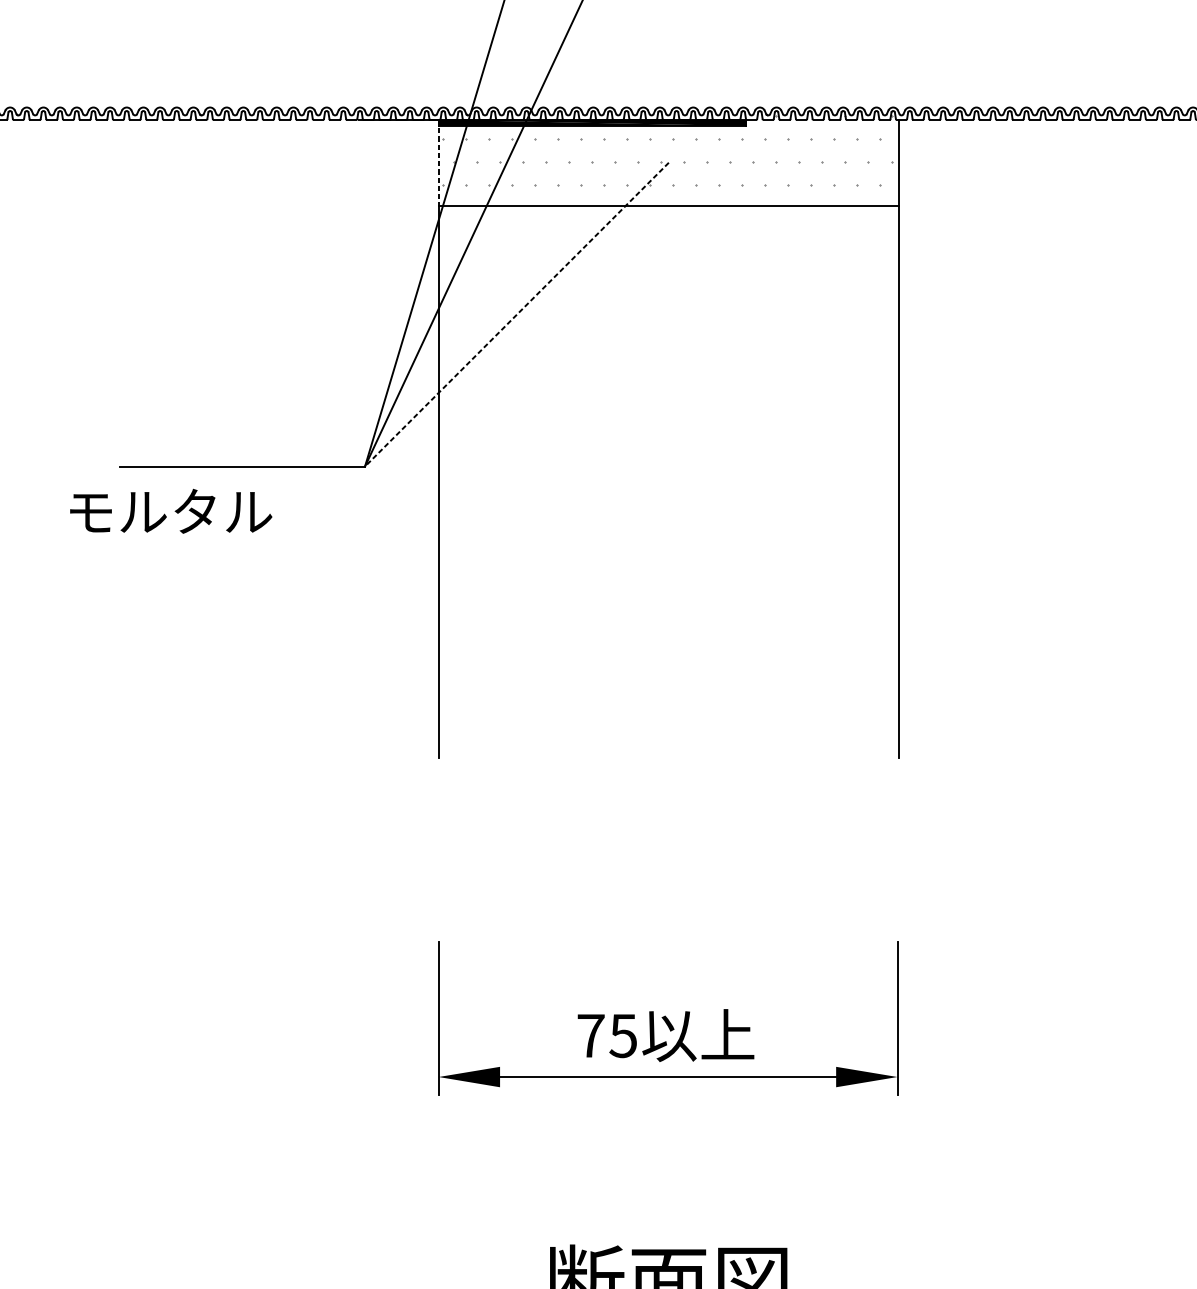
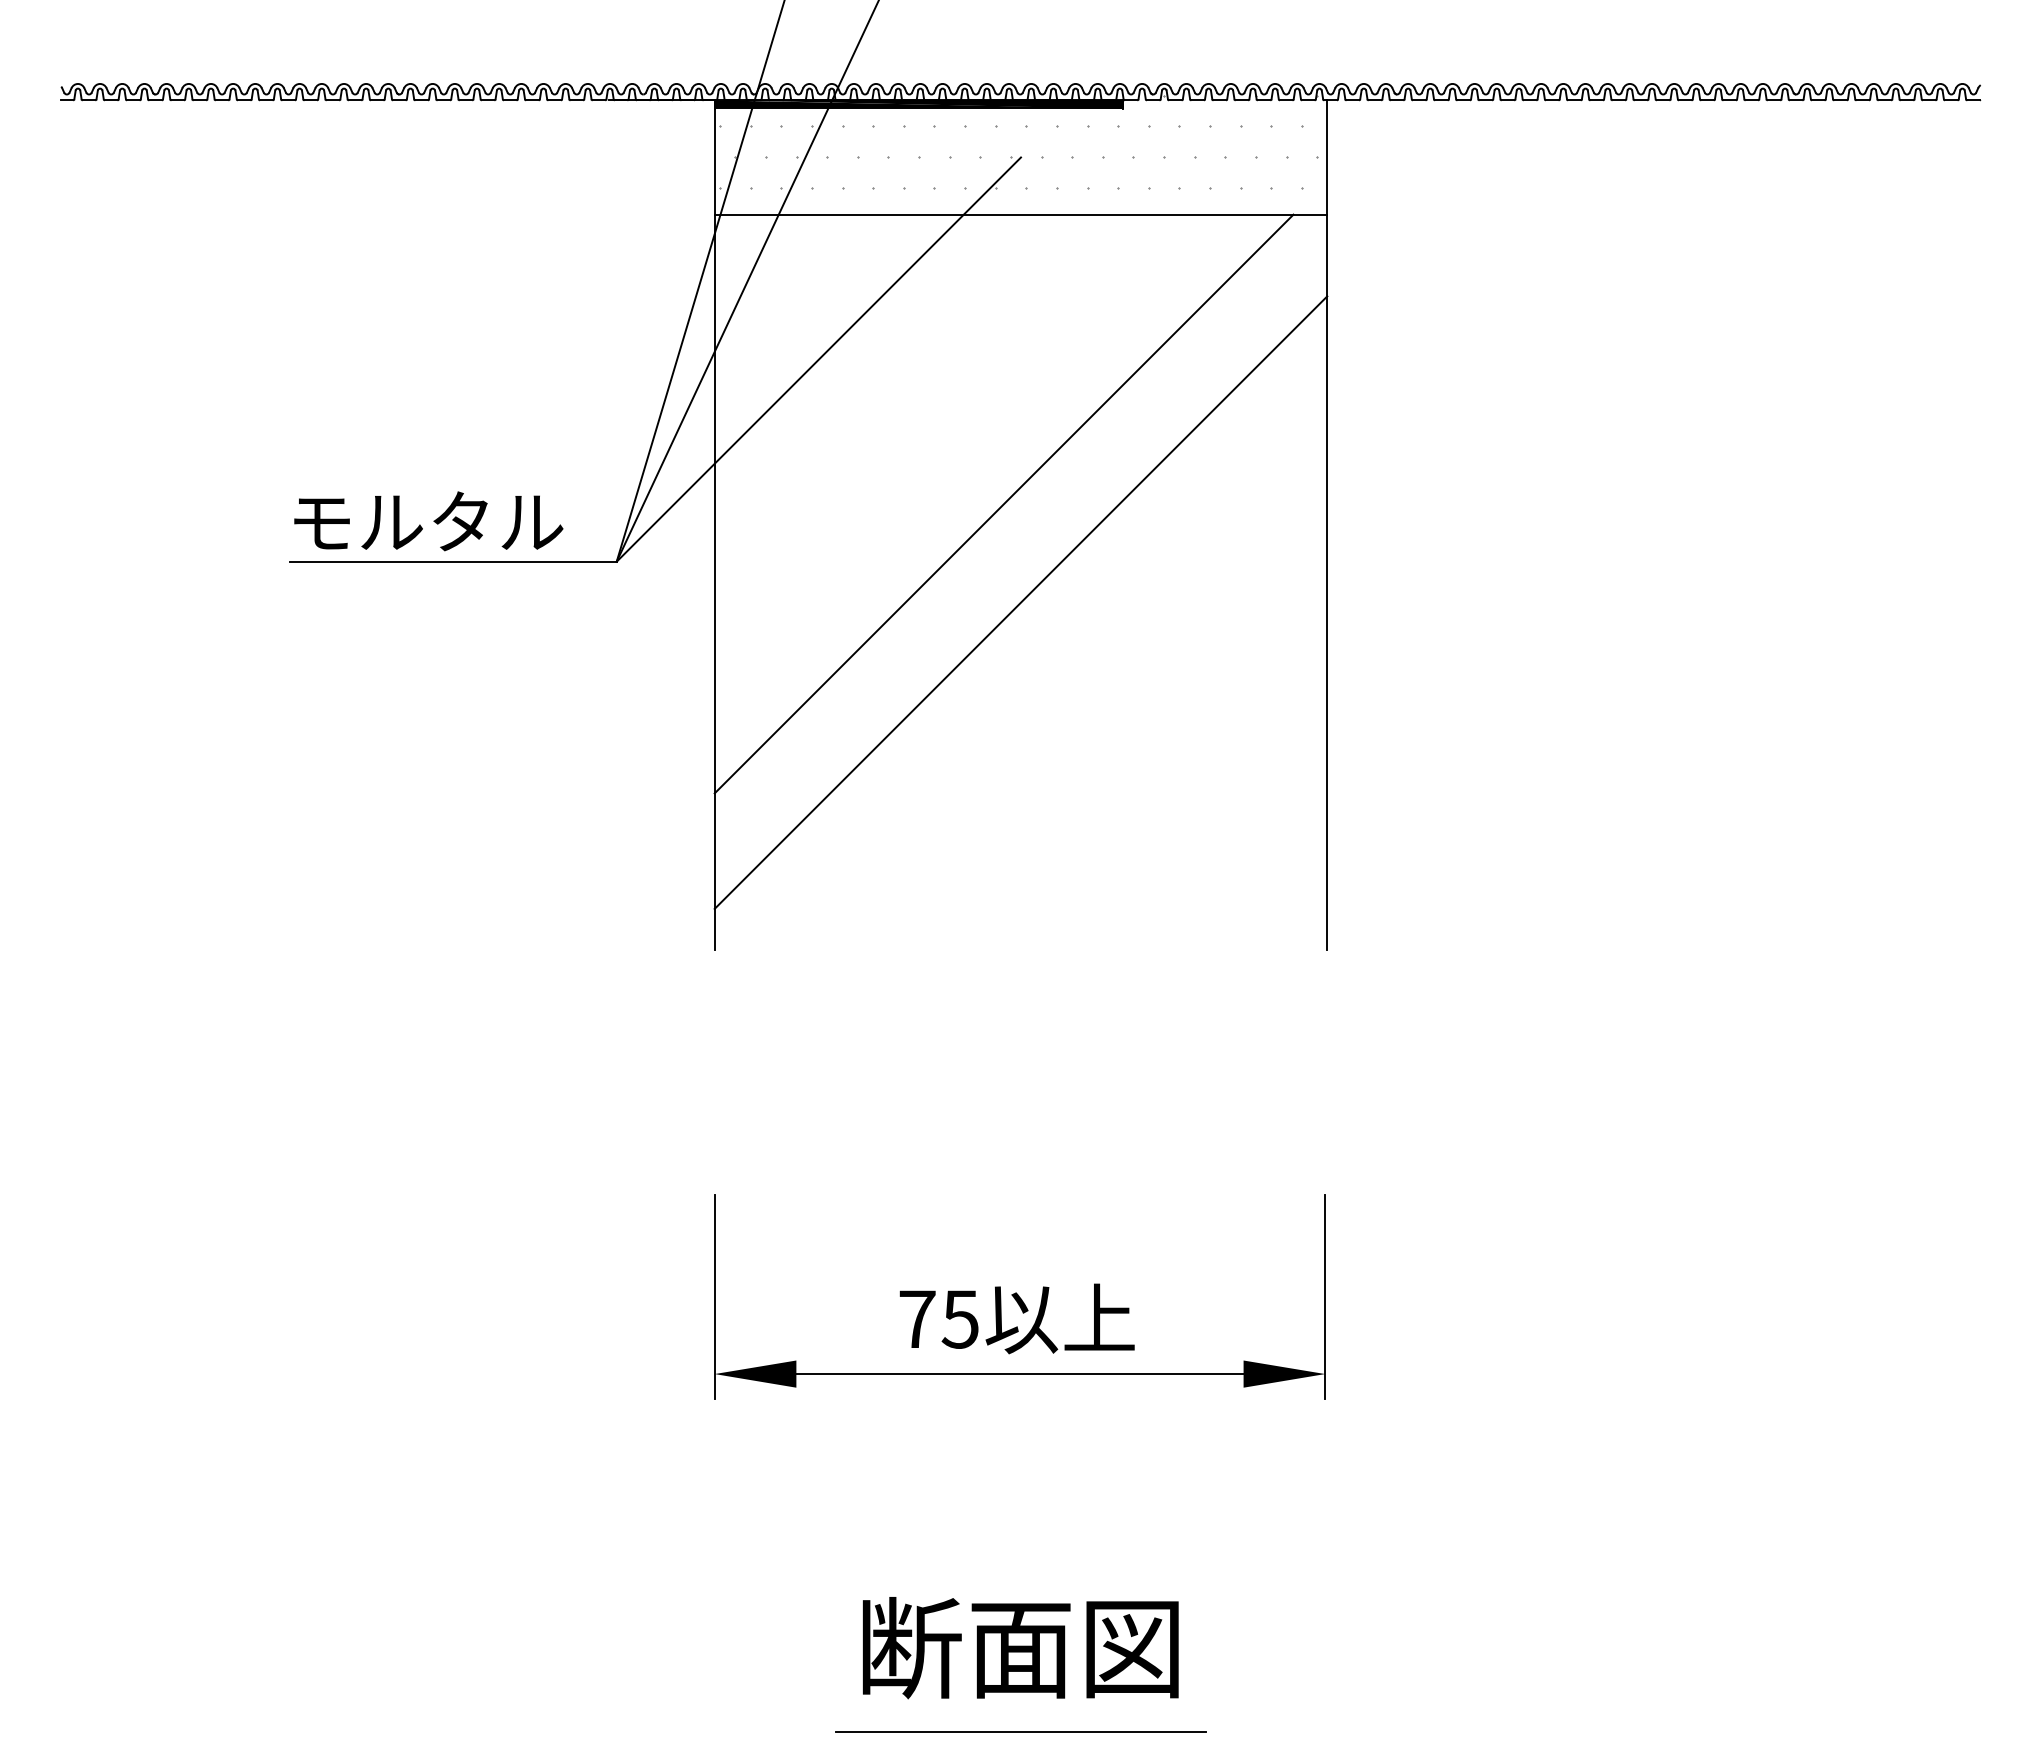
line: (438, 162) -> (714, 157), dashed -> solid
line: (516, 314) -> (818, 359), dashed -> solid
line: (655, 422) -> (1003, 503), added
line: (668, 497) -> (1020, 602), added
text: (170, 511) -> (428, 521), moved

